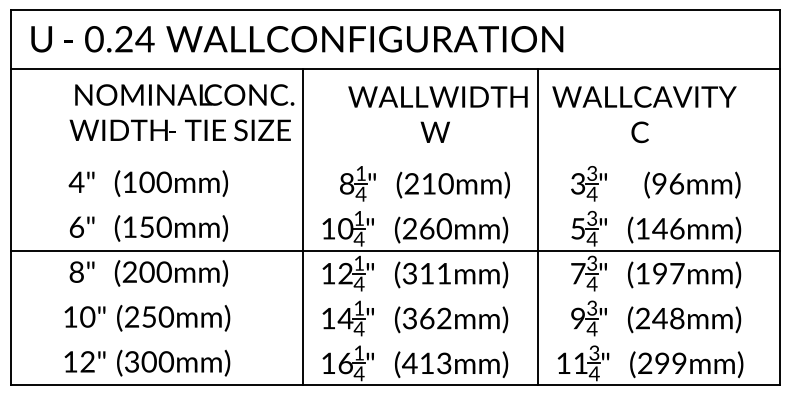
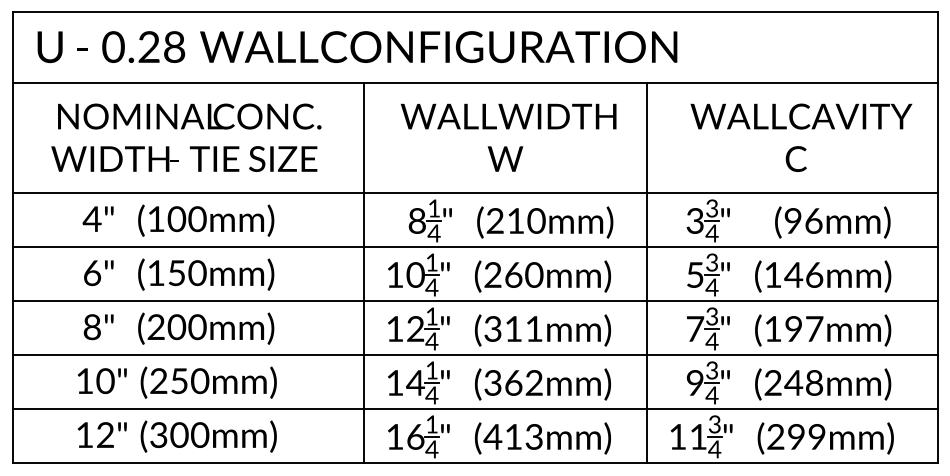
text: (144, 39) -> (173, 47), 0.24 -> 0.28
text: (181, 112) -> (185, 137), moved
text: (437, 114) -> (508, 137), moved
text: (644, 114) -> (801, 137), moved
line: (395, 160) -> (475, 192), added
line: (395, 205) -> (475, 247), added
line: (395, 295) -> (475, 355), added
line: (395, 340) -> (475, 409), added

